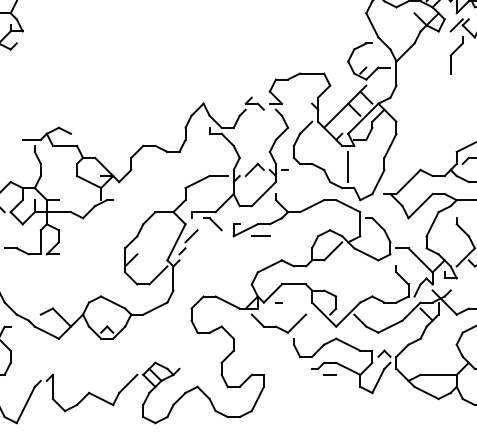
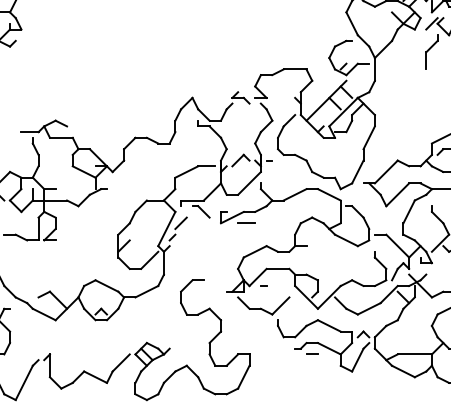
line: (348, 166) -> (329, 157), removed
line: (332, 251) -> (314, 237), removed
line: (226, 302) -> (214, 285), removed

